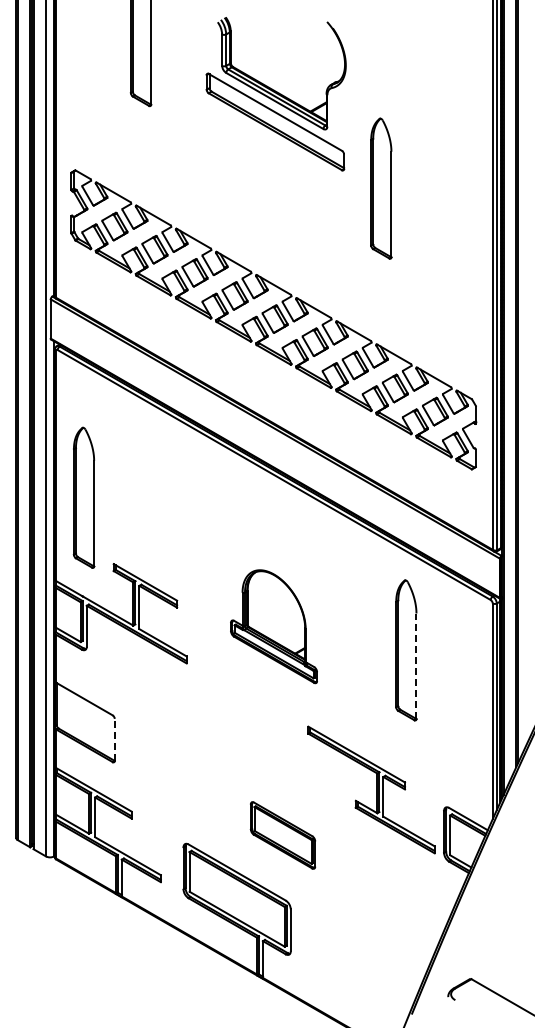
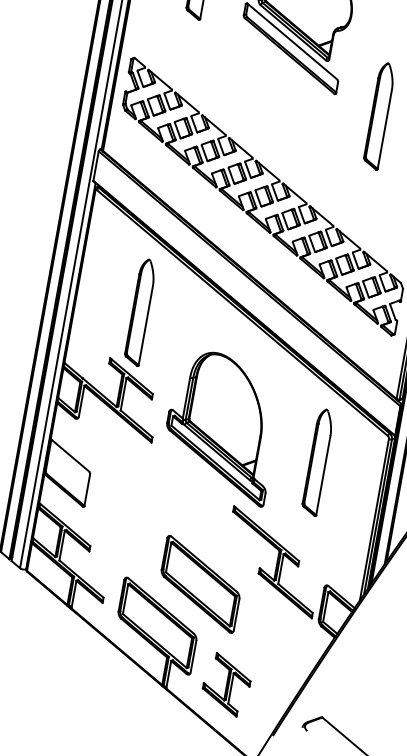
part: (381, 188) -> (379, 116), moved
part: (83, 497) -> (140, 312), moved
part: (273, 626) -> (221, 426), size x1.67
line: (416, 666) -> (323, 475), dashed -> solid
line: (114, 739) -> (87, 489), dashed -> solid
part: (282, 835) -> (200, 584), size x1.67
part: (340, 959) -> (226, 685), added

